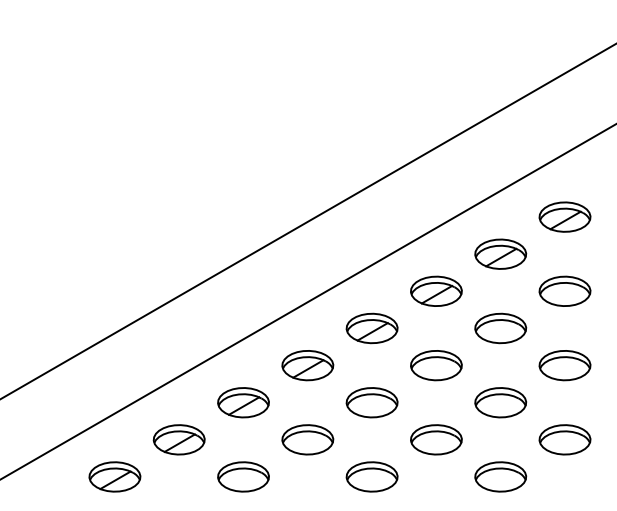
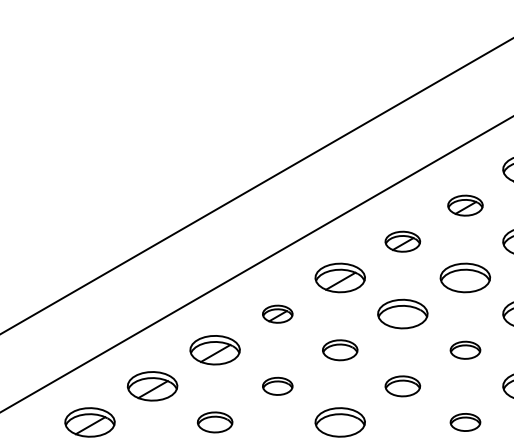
part: (500, 253) -> (465, 205), size x0.7
part: (436, 290) -> (402, 241), size x0.7
part: (307, 365) -> (277, 313), size x0.6
part: (371, 402) -> (339, 349), size x0.7
part: (500, 402) -> (465, 349), size x0.6
part: (307, 439) -> (277, 385), size x0.6
part: (436, 439) -> (402, 385), size x0.7
part: (243, 476) -> (215, 421), size x0.7
part: (500, 476) -> (465, 421), size x0.6

